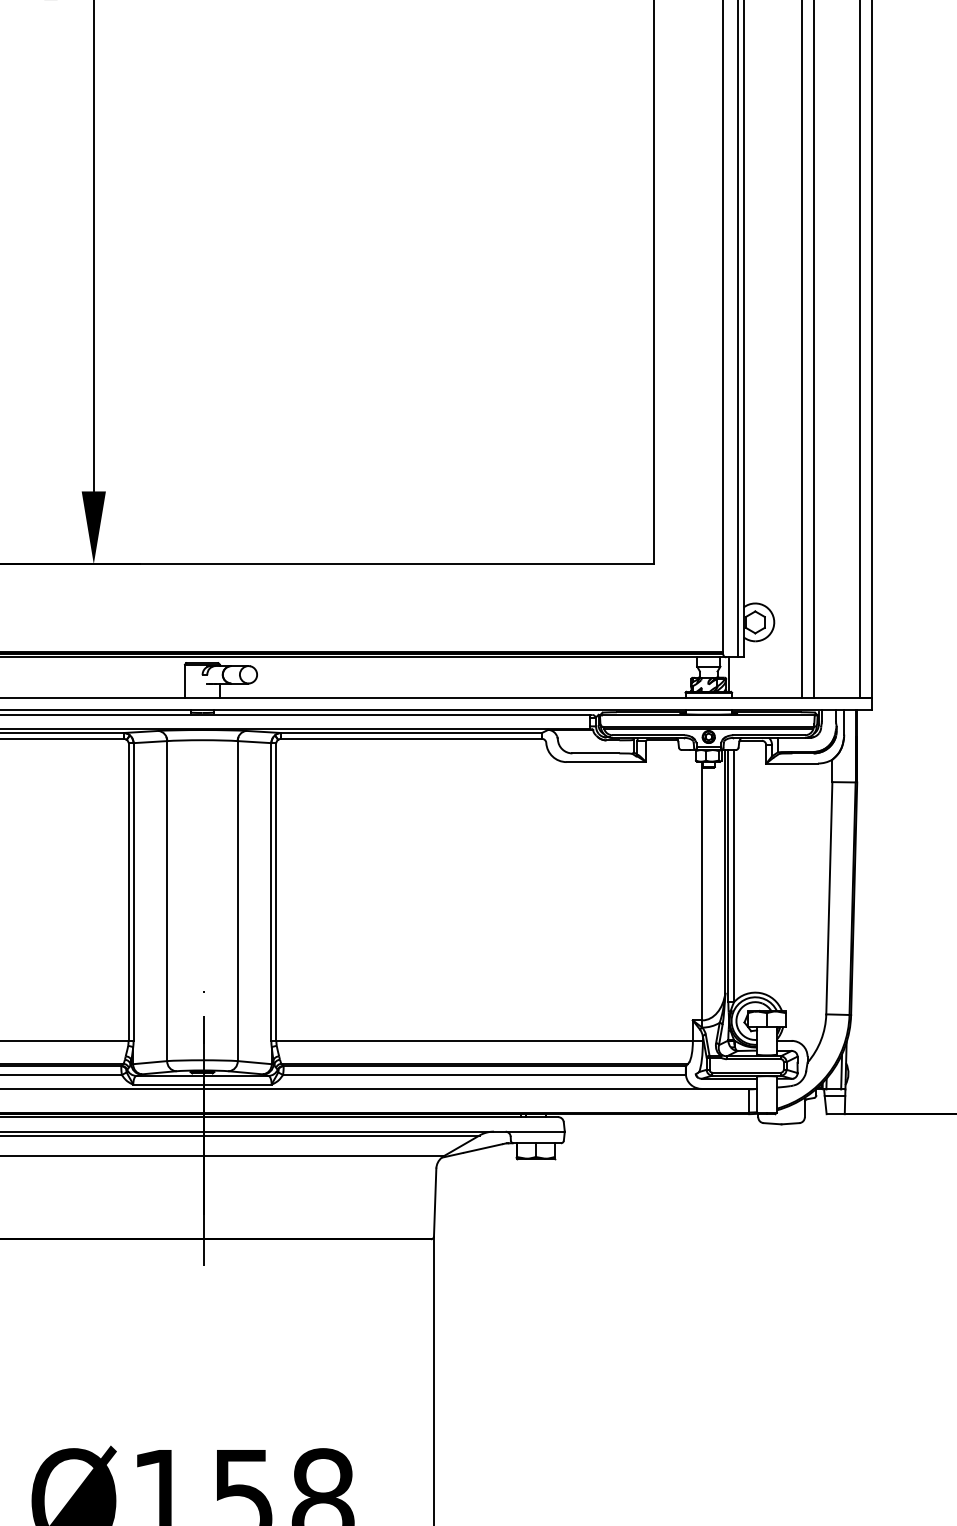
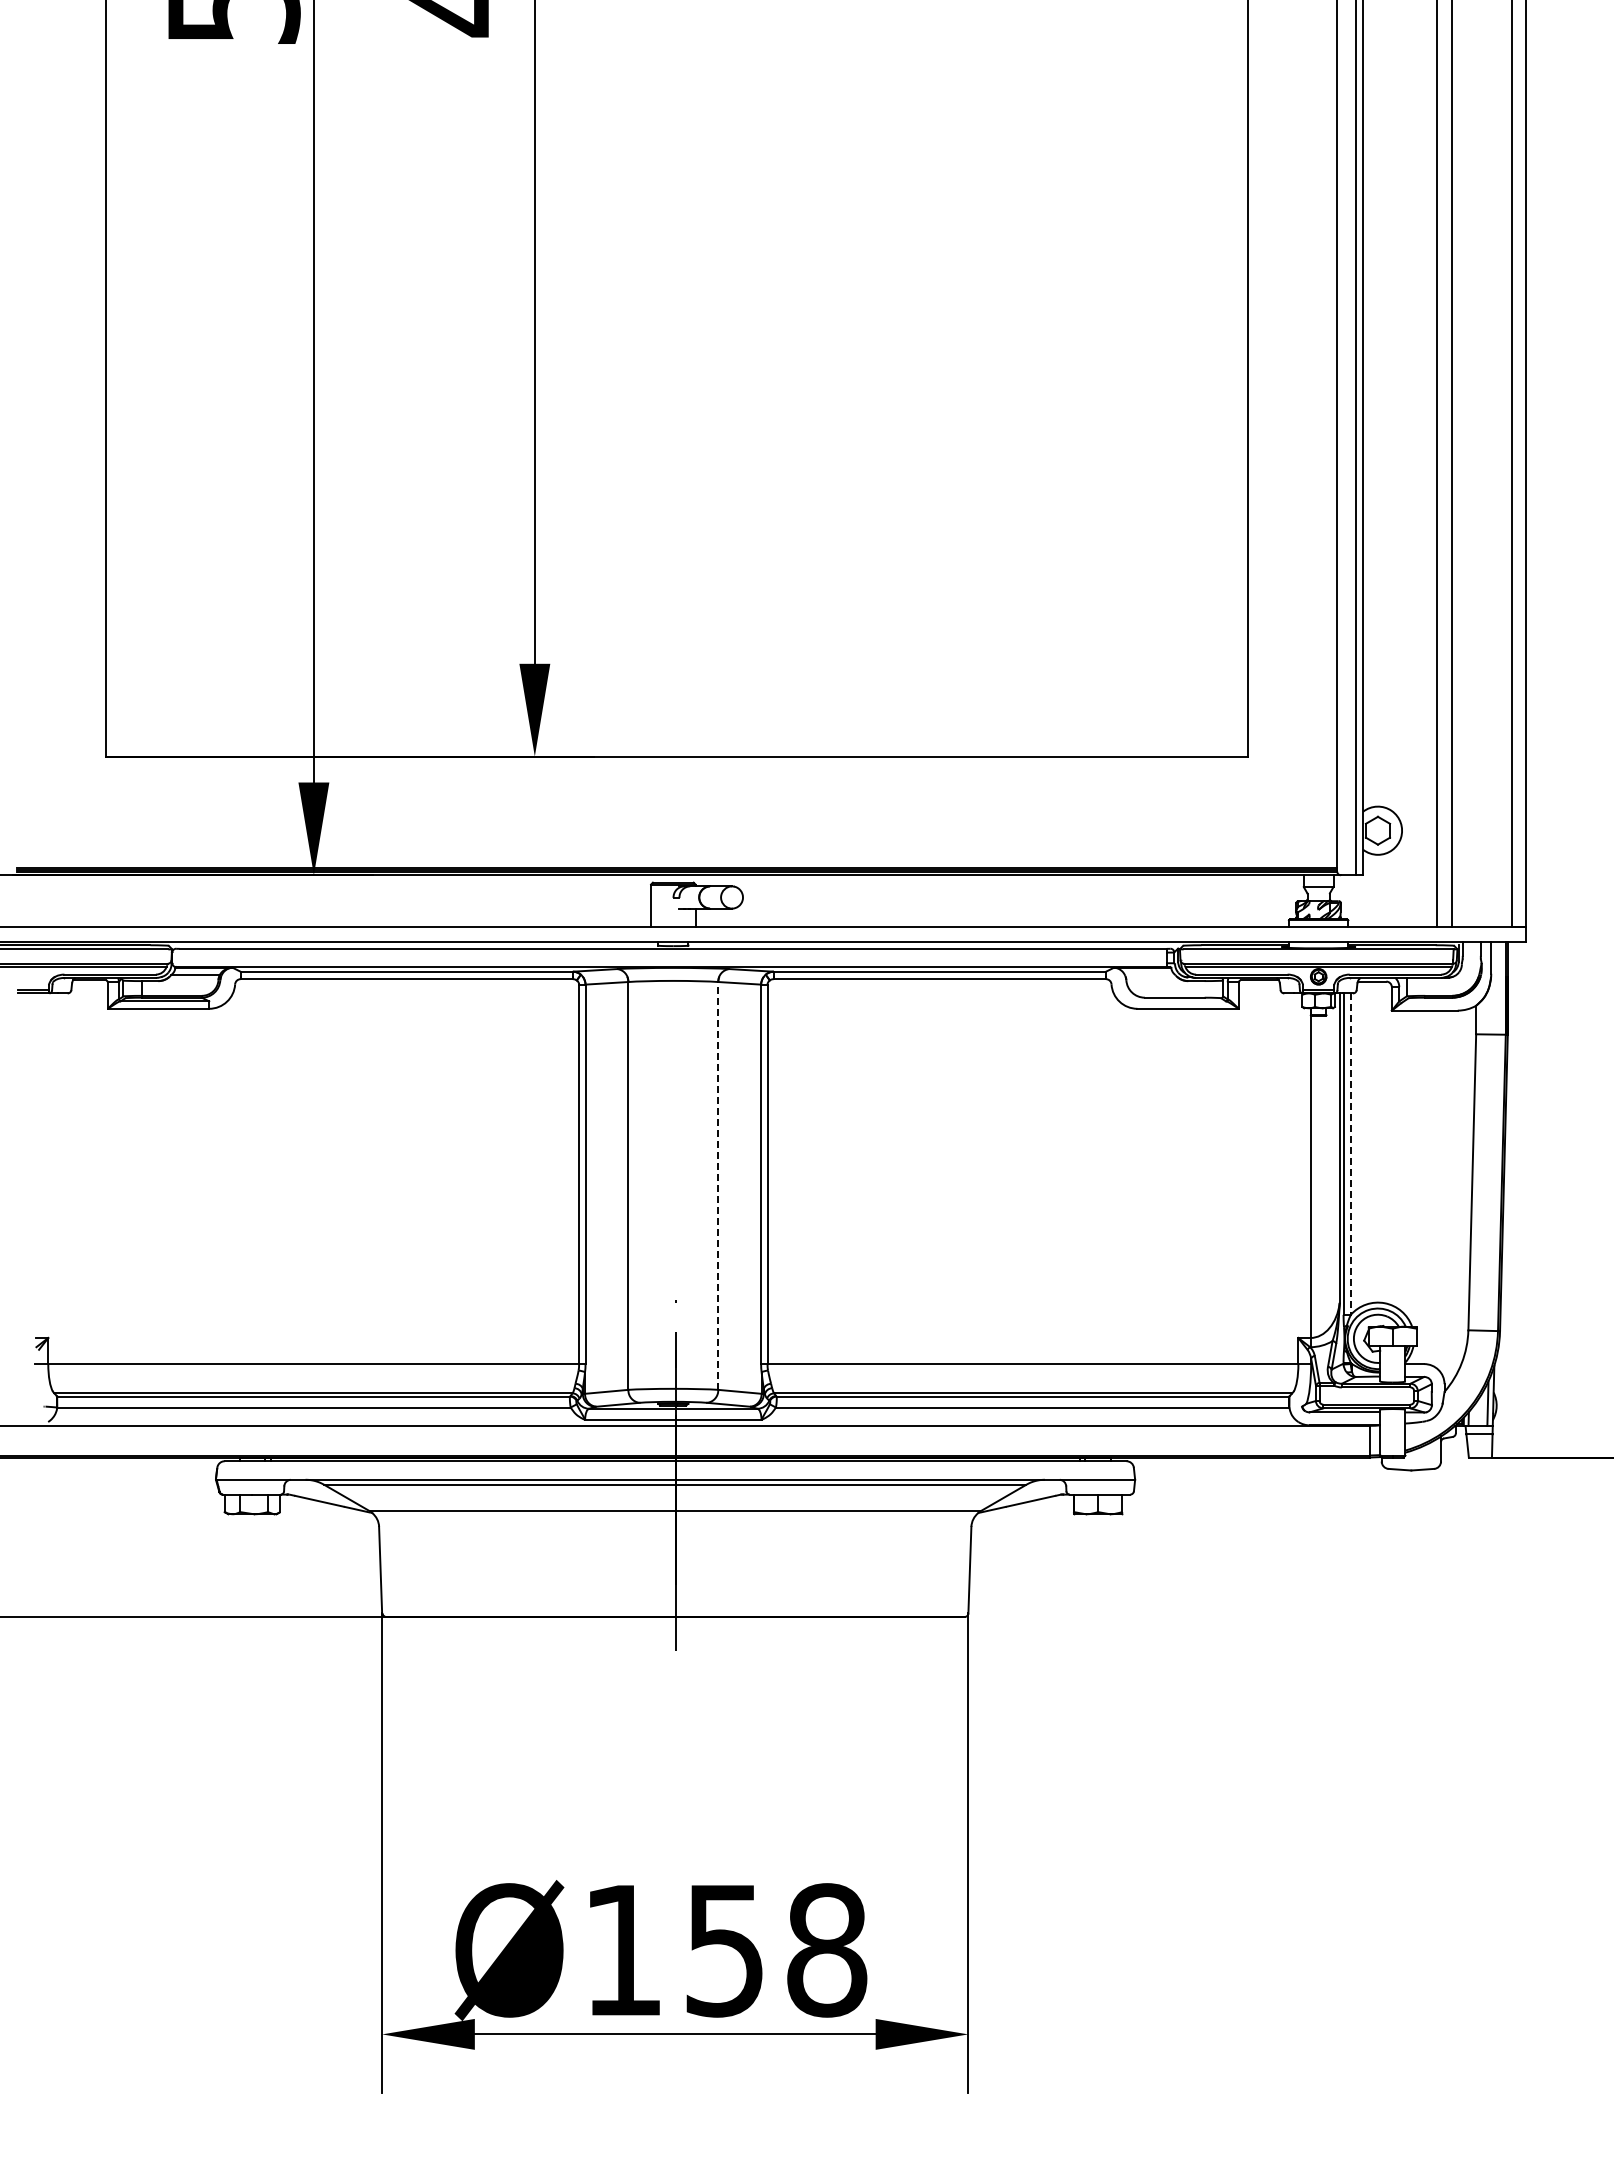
line: (729, 674) -> (1344, 897), removed
line: (733, 876) -> (1350, 1154), solid -> dashed
line: (237, 900) -> (718, 1185), solid -> dashed

